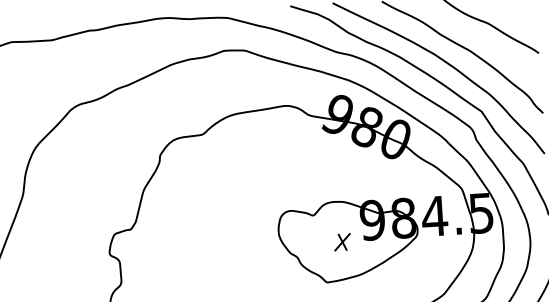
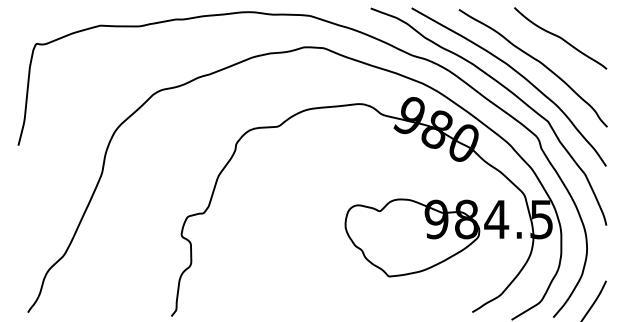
part: (341, 242) -> (405, 238), removed

